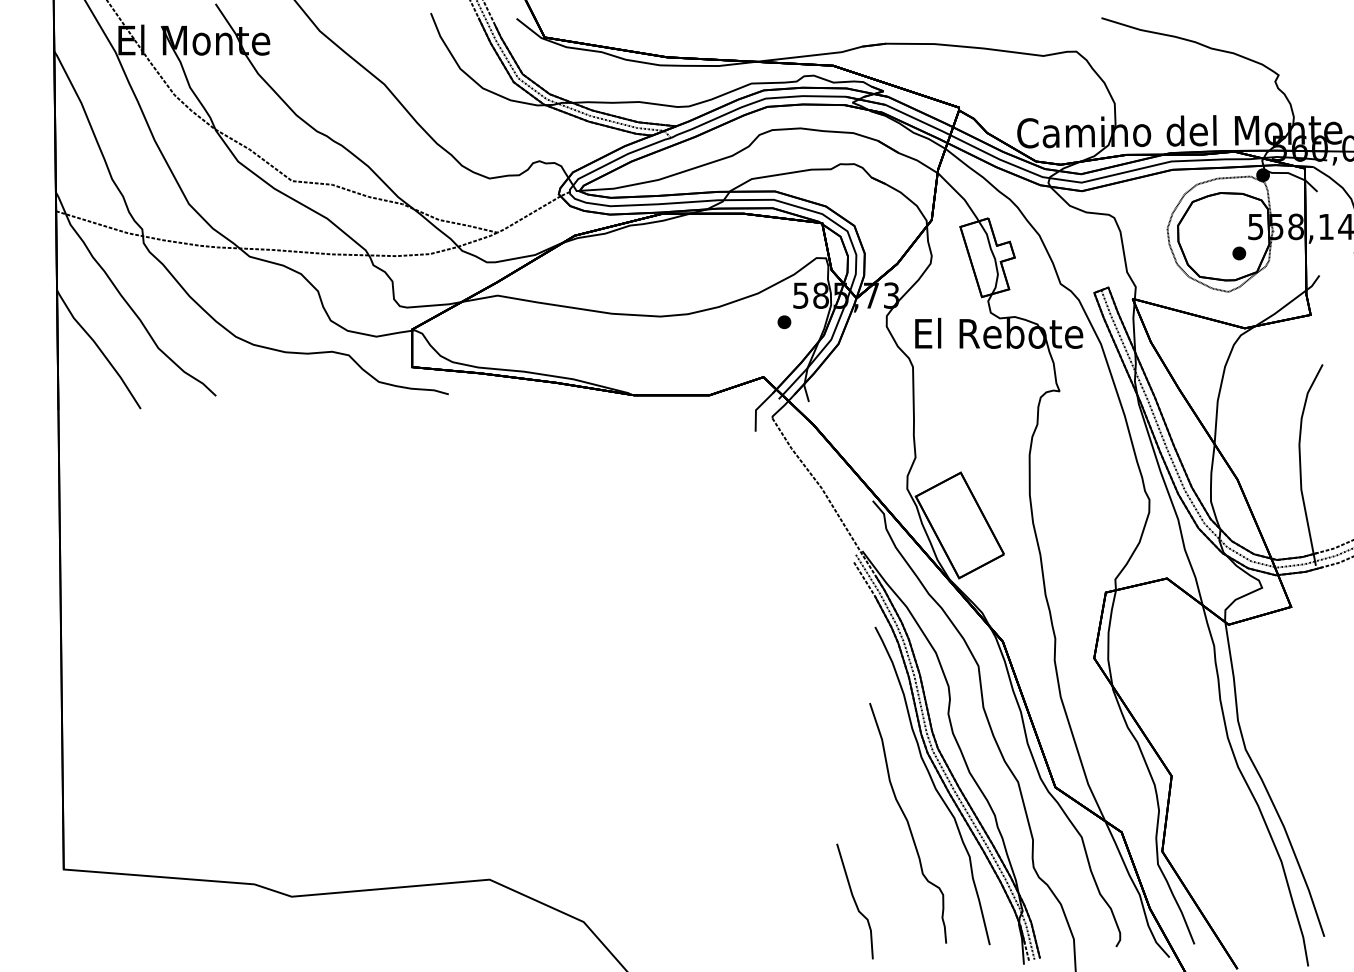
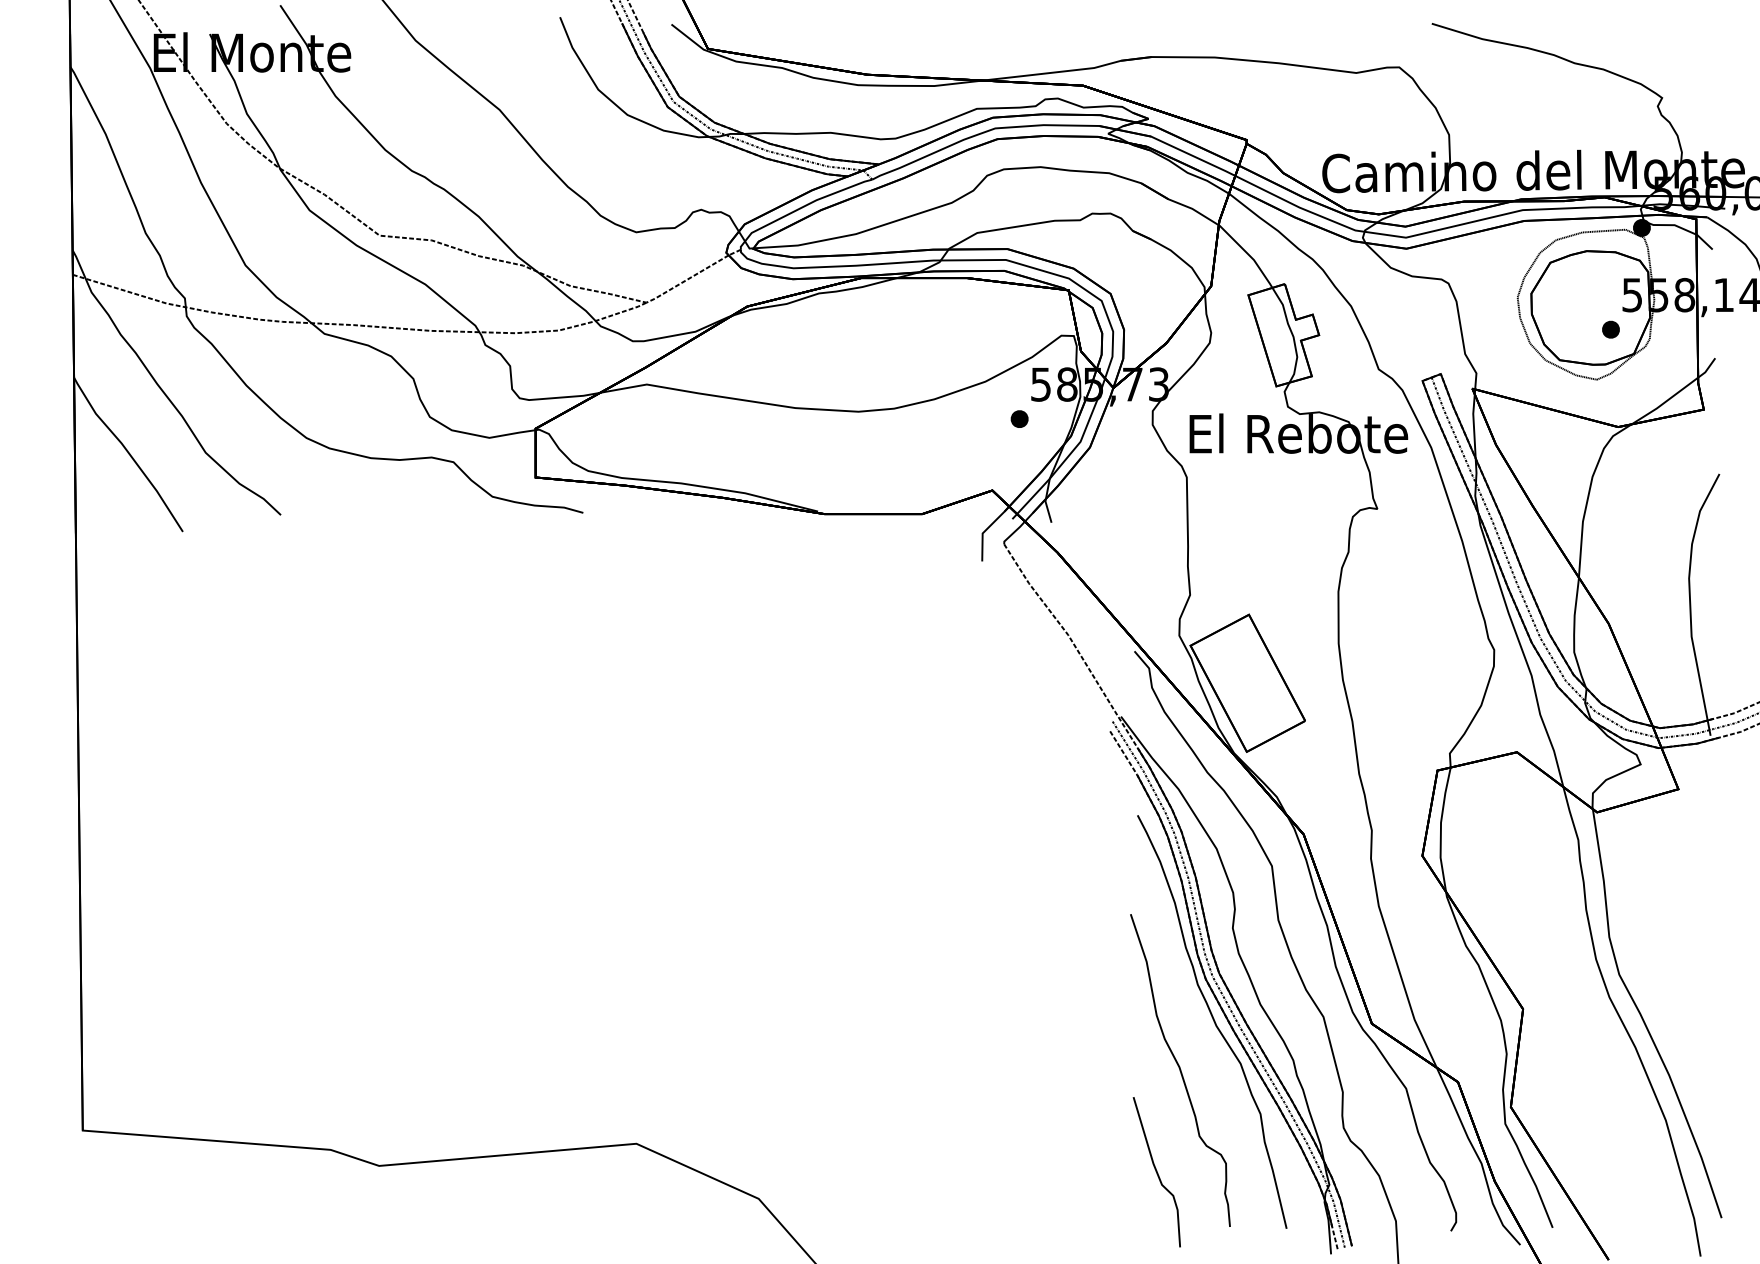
part: (854, 901) -> (1156, 1172), moved

